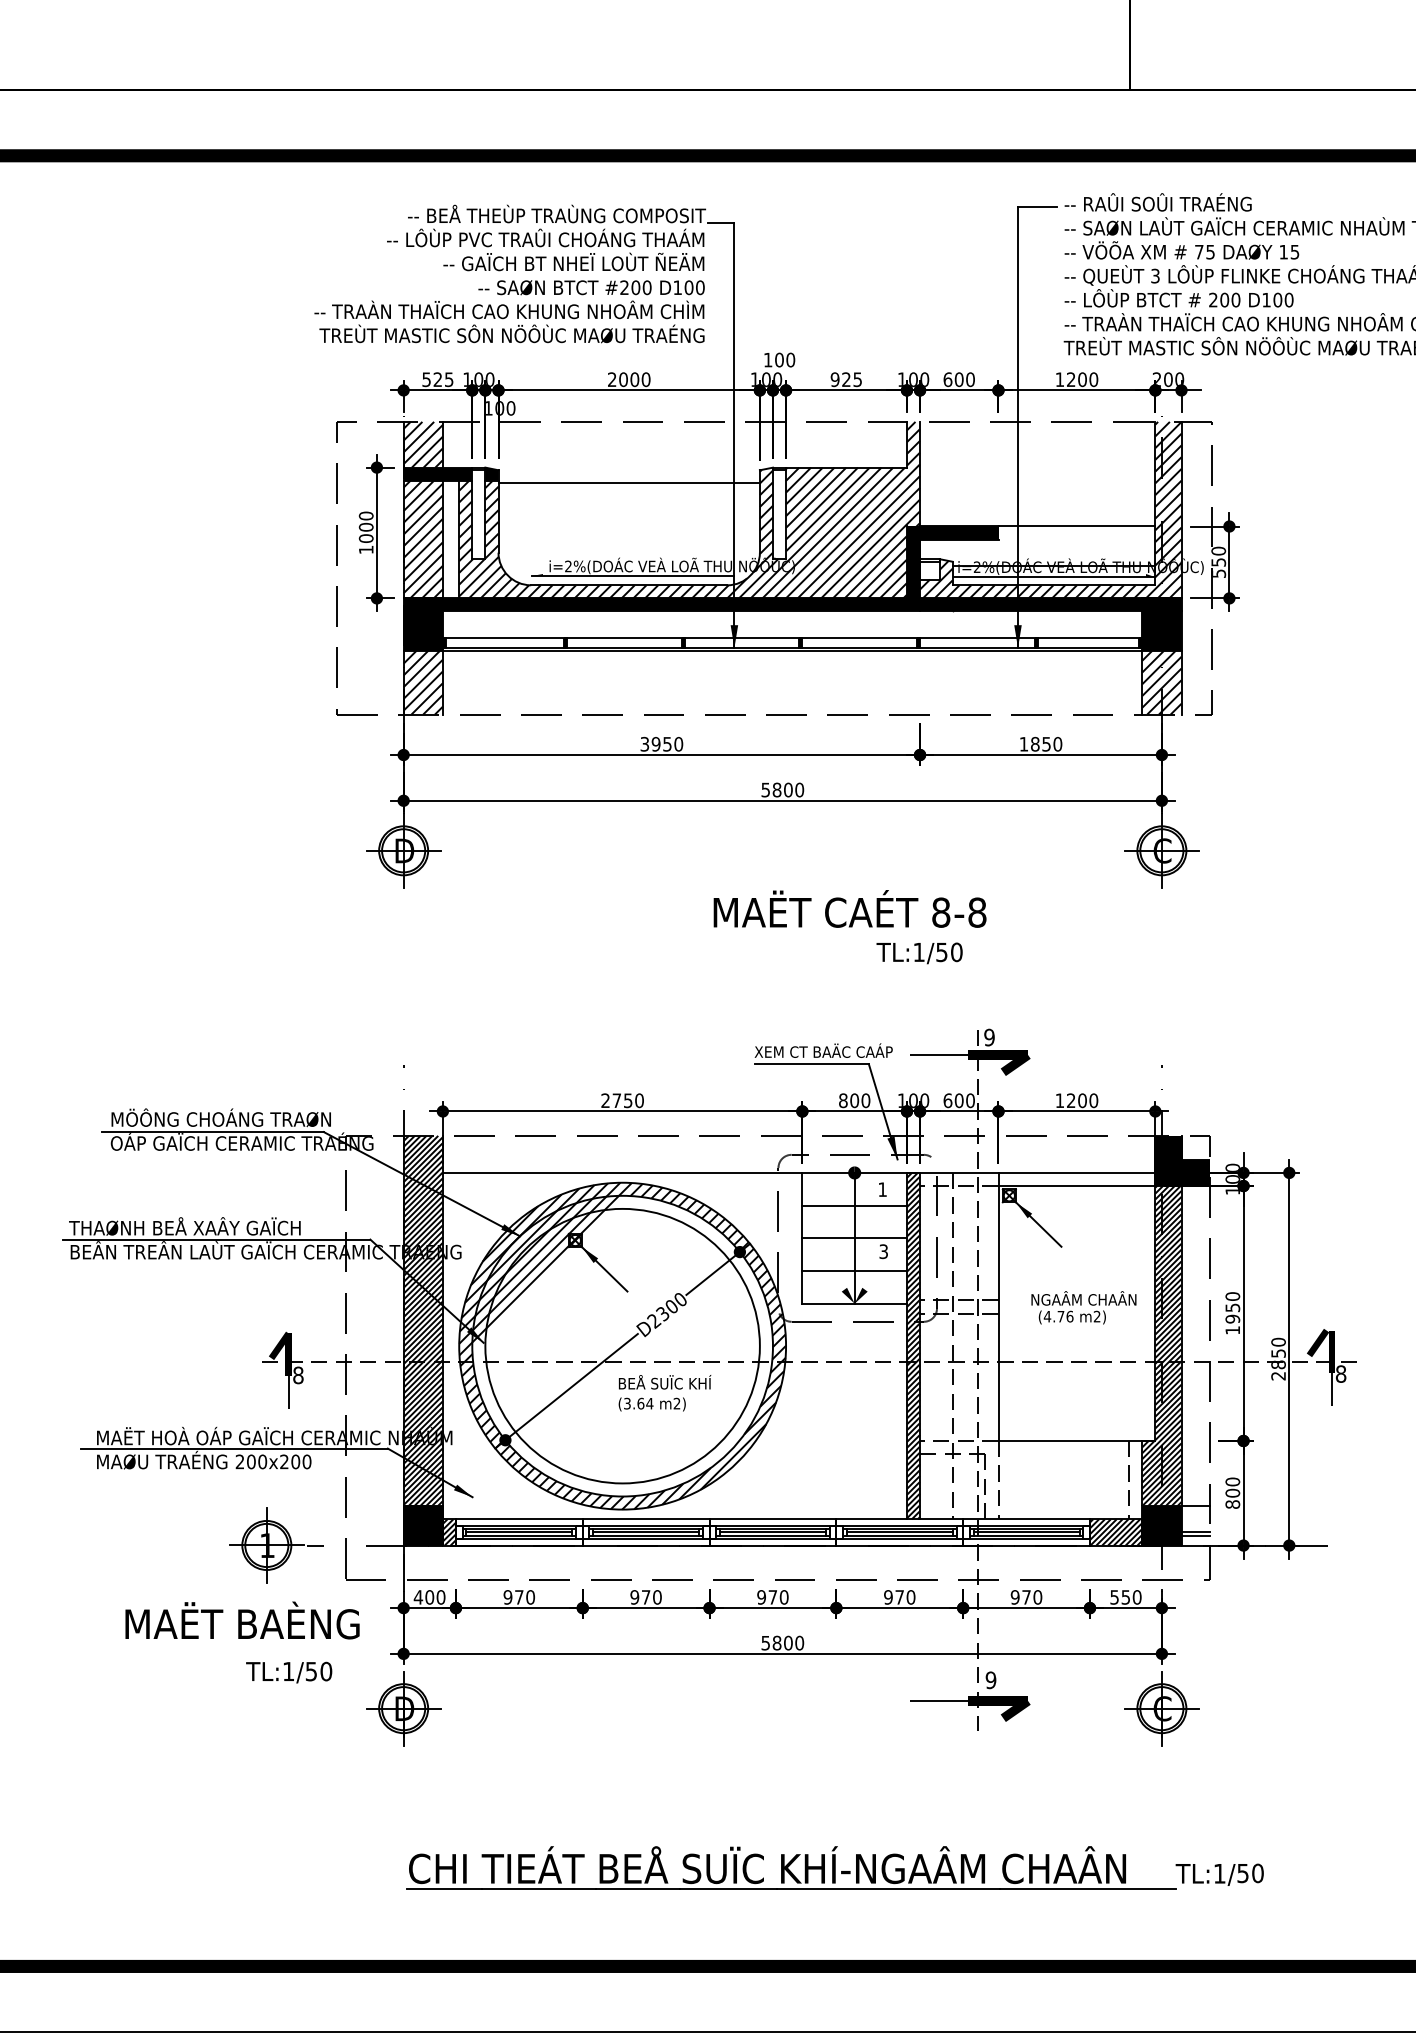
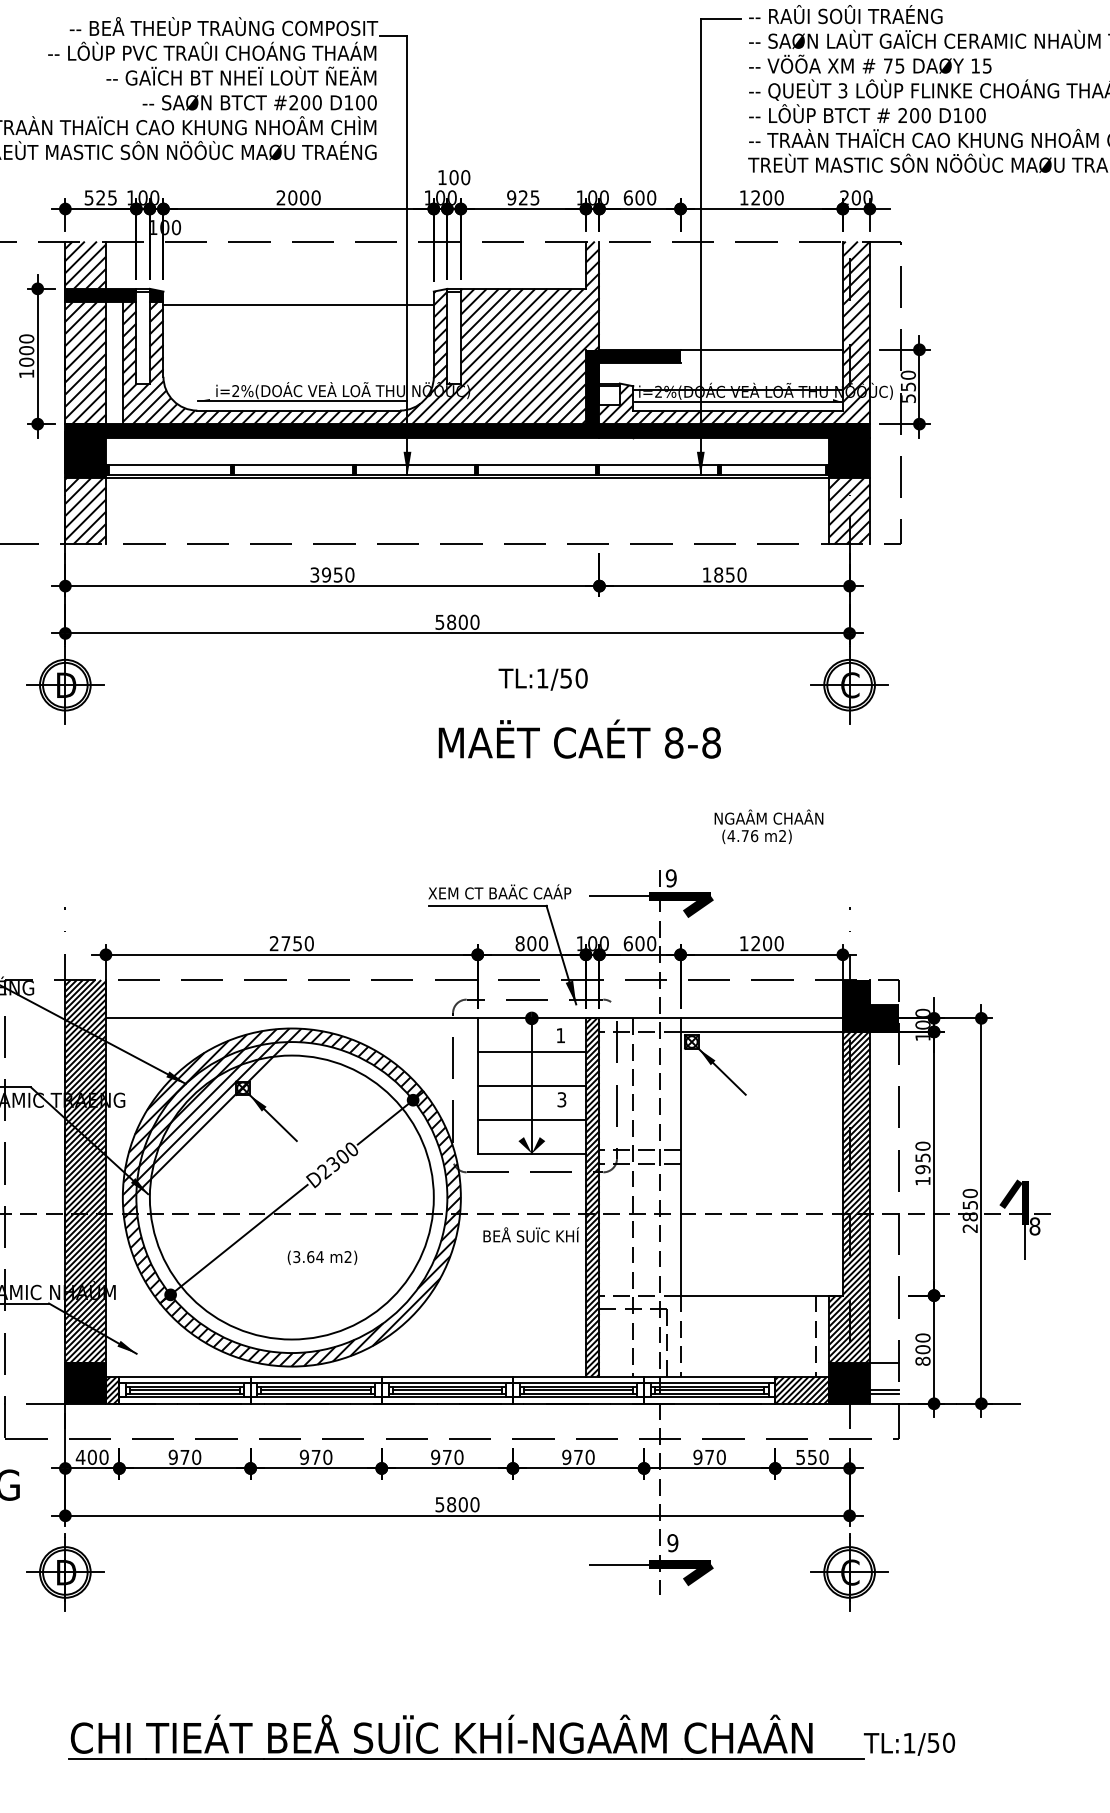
text: (849, 908) -> (579, 738), moved
text: (919, 953) -> (543, 679), moved
text: (1083, 1307) -> (768, 826), moved
text: (665, 1382) -> (531, 1235), moved

